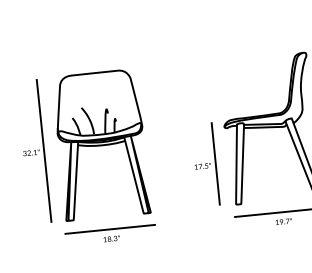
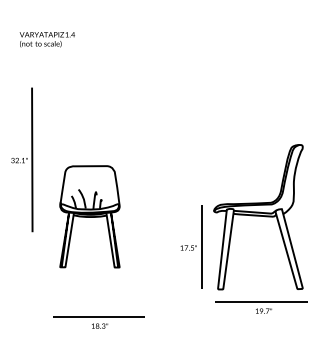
part: (100, 144) -> (89, 216), size x0.7
part: (34, 151) -> (22, 159), moved
part: (110, 235) -> (98, 322), moved

